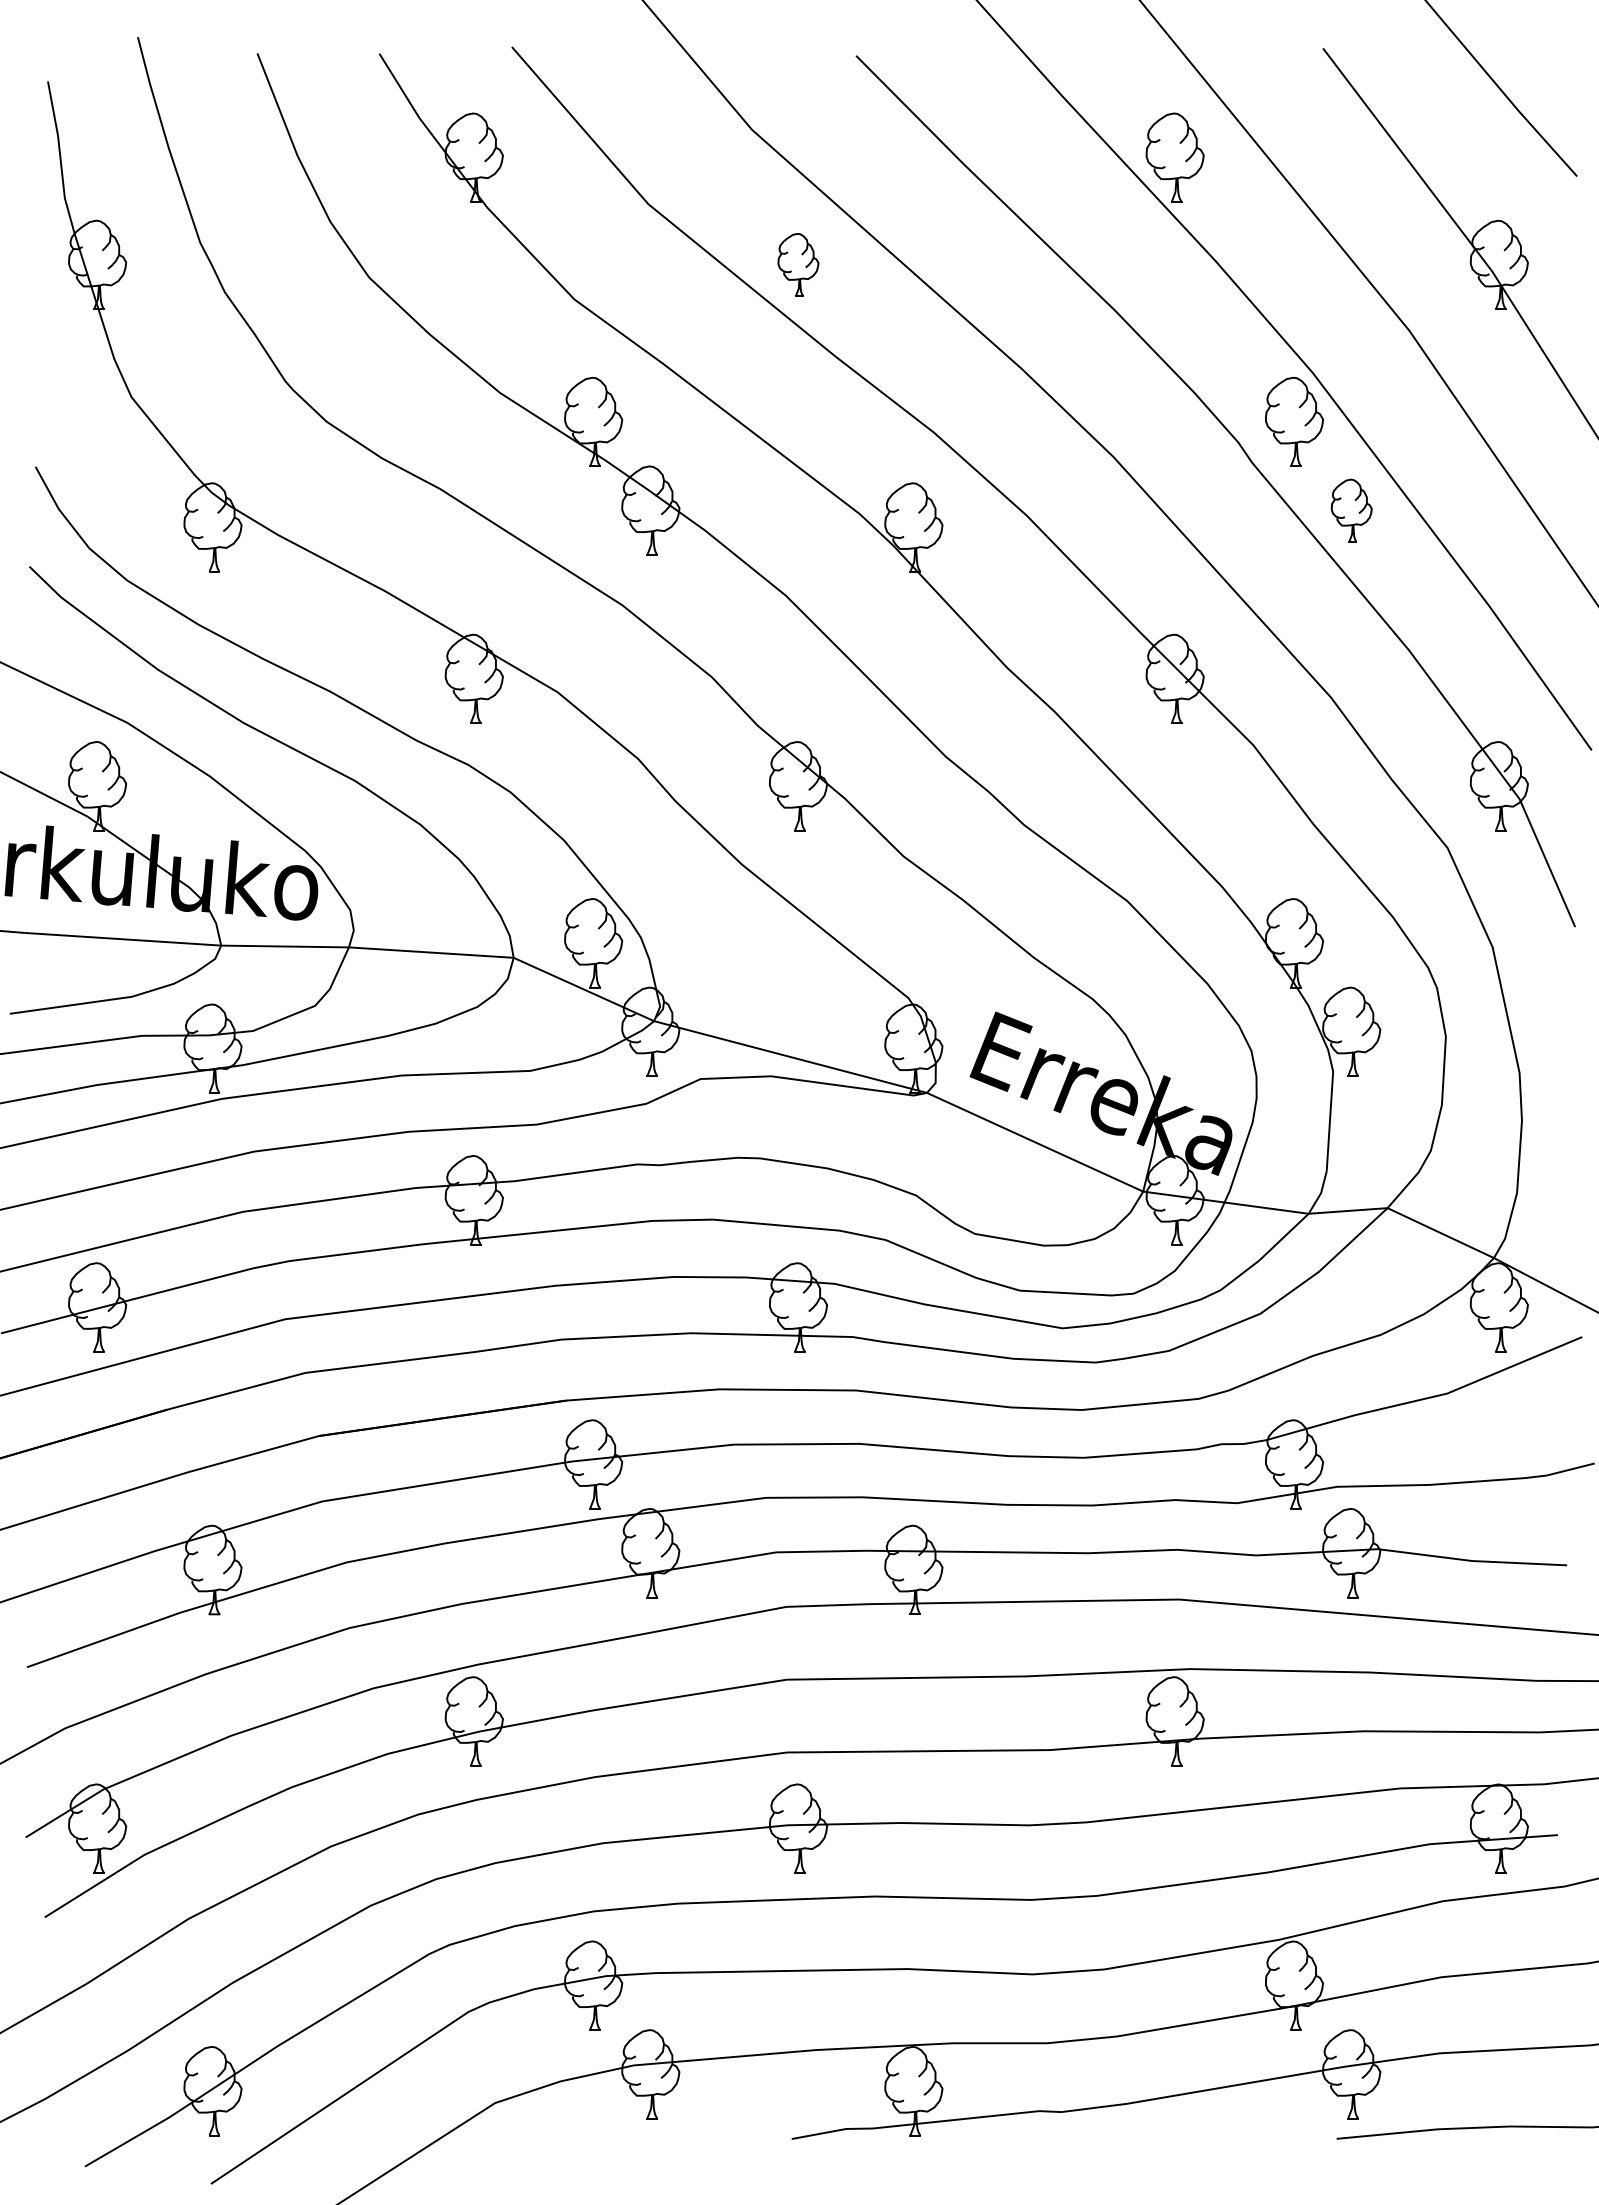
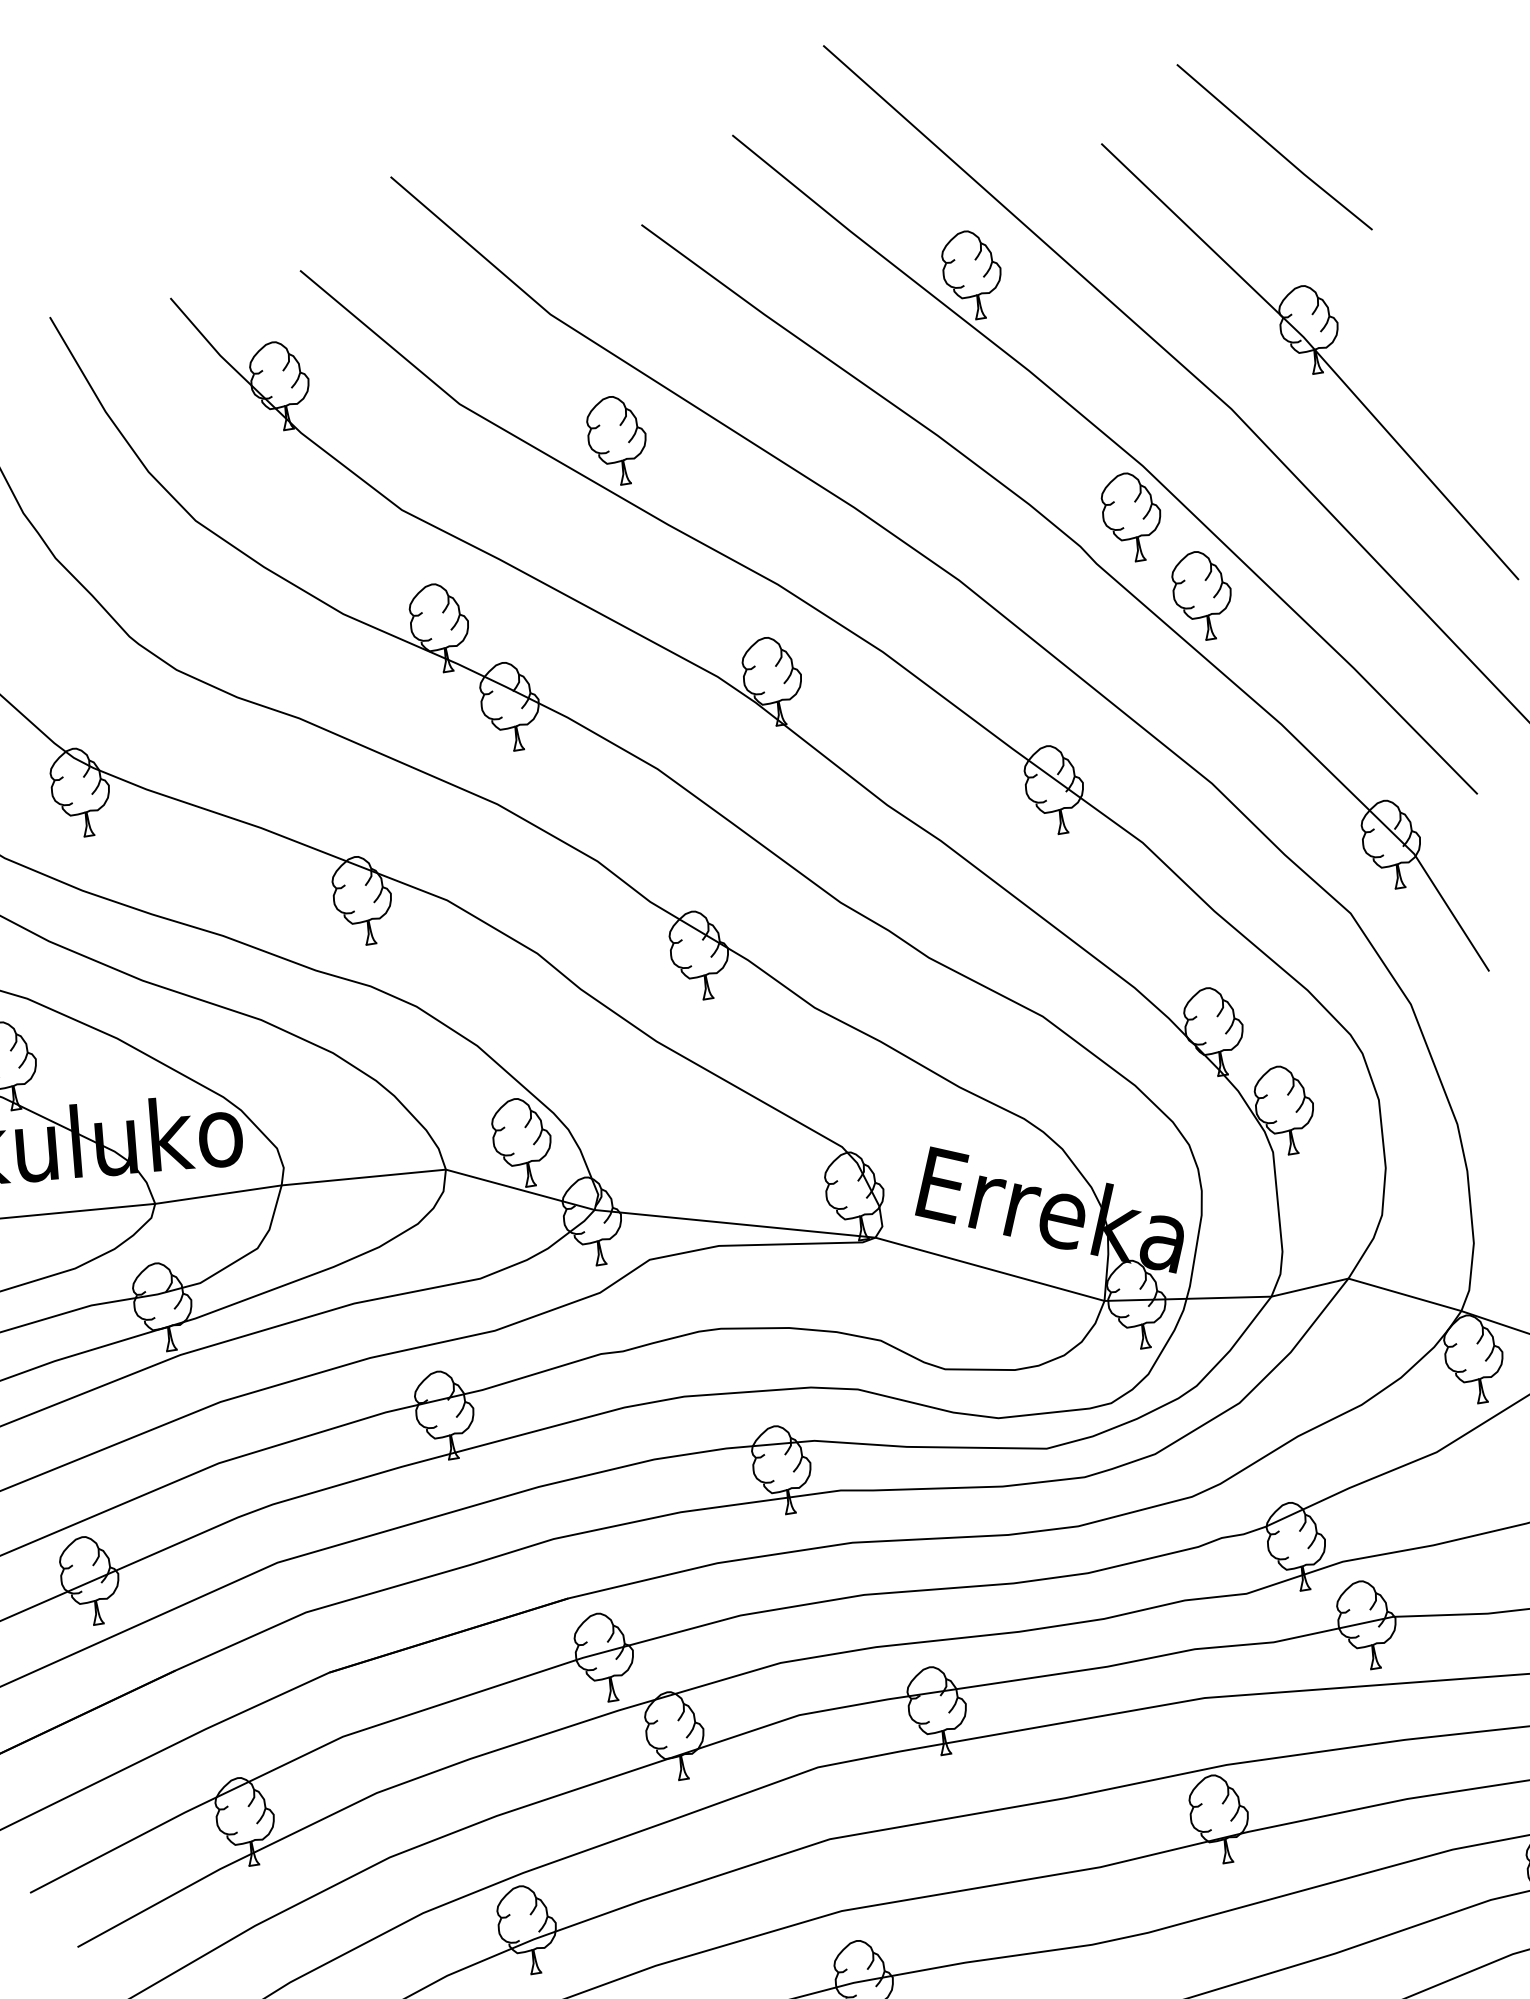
part: (798, 264) -> (617, 440), size x1.43
part: (1351, 510) -> (1202, 595), size x1.43

